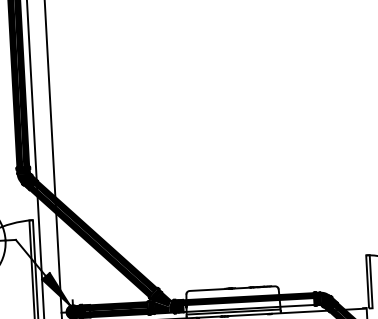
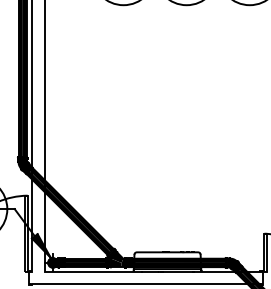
fill: (248, 304) -> (178, 264), added

